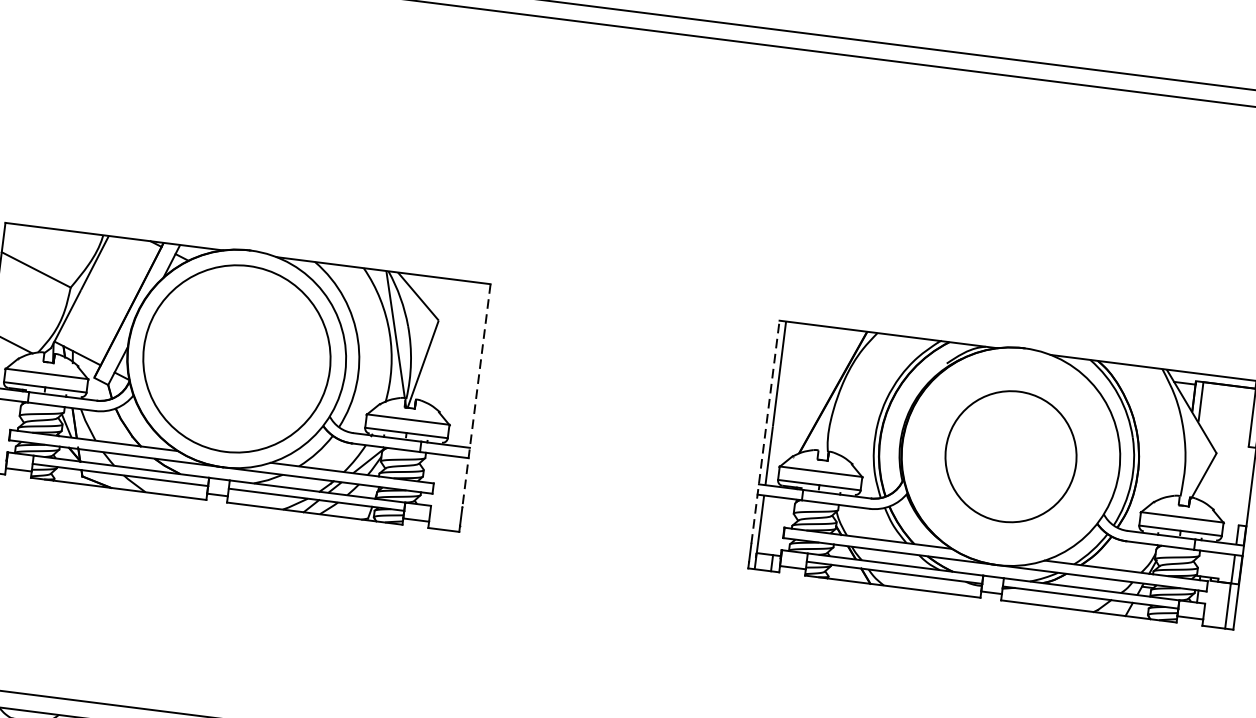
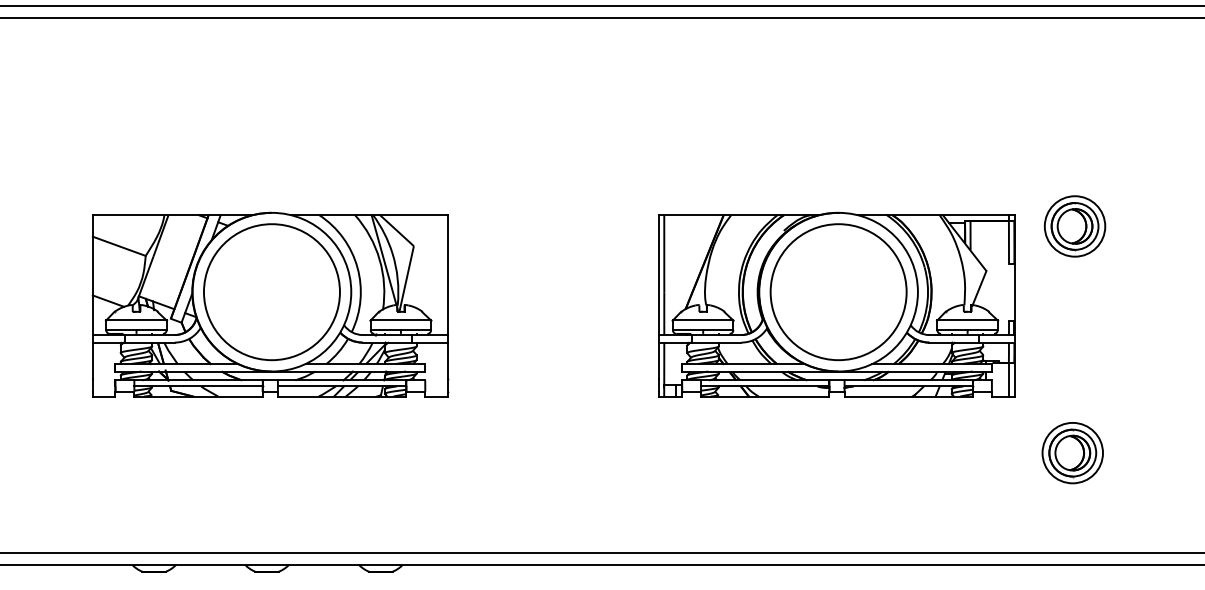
line: (475, 395) -> (447, 296), dashed -> solid
line: (765, 431) -> (659, 296), dashed -> solid
circle: (1010, 457) -> (838, 292), size x1.43

